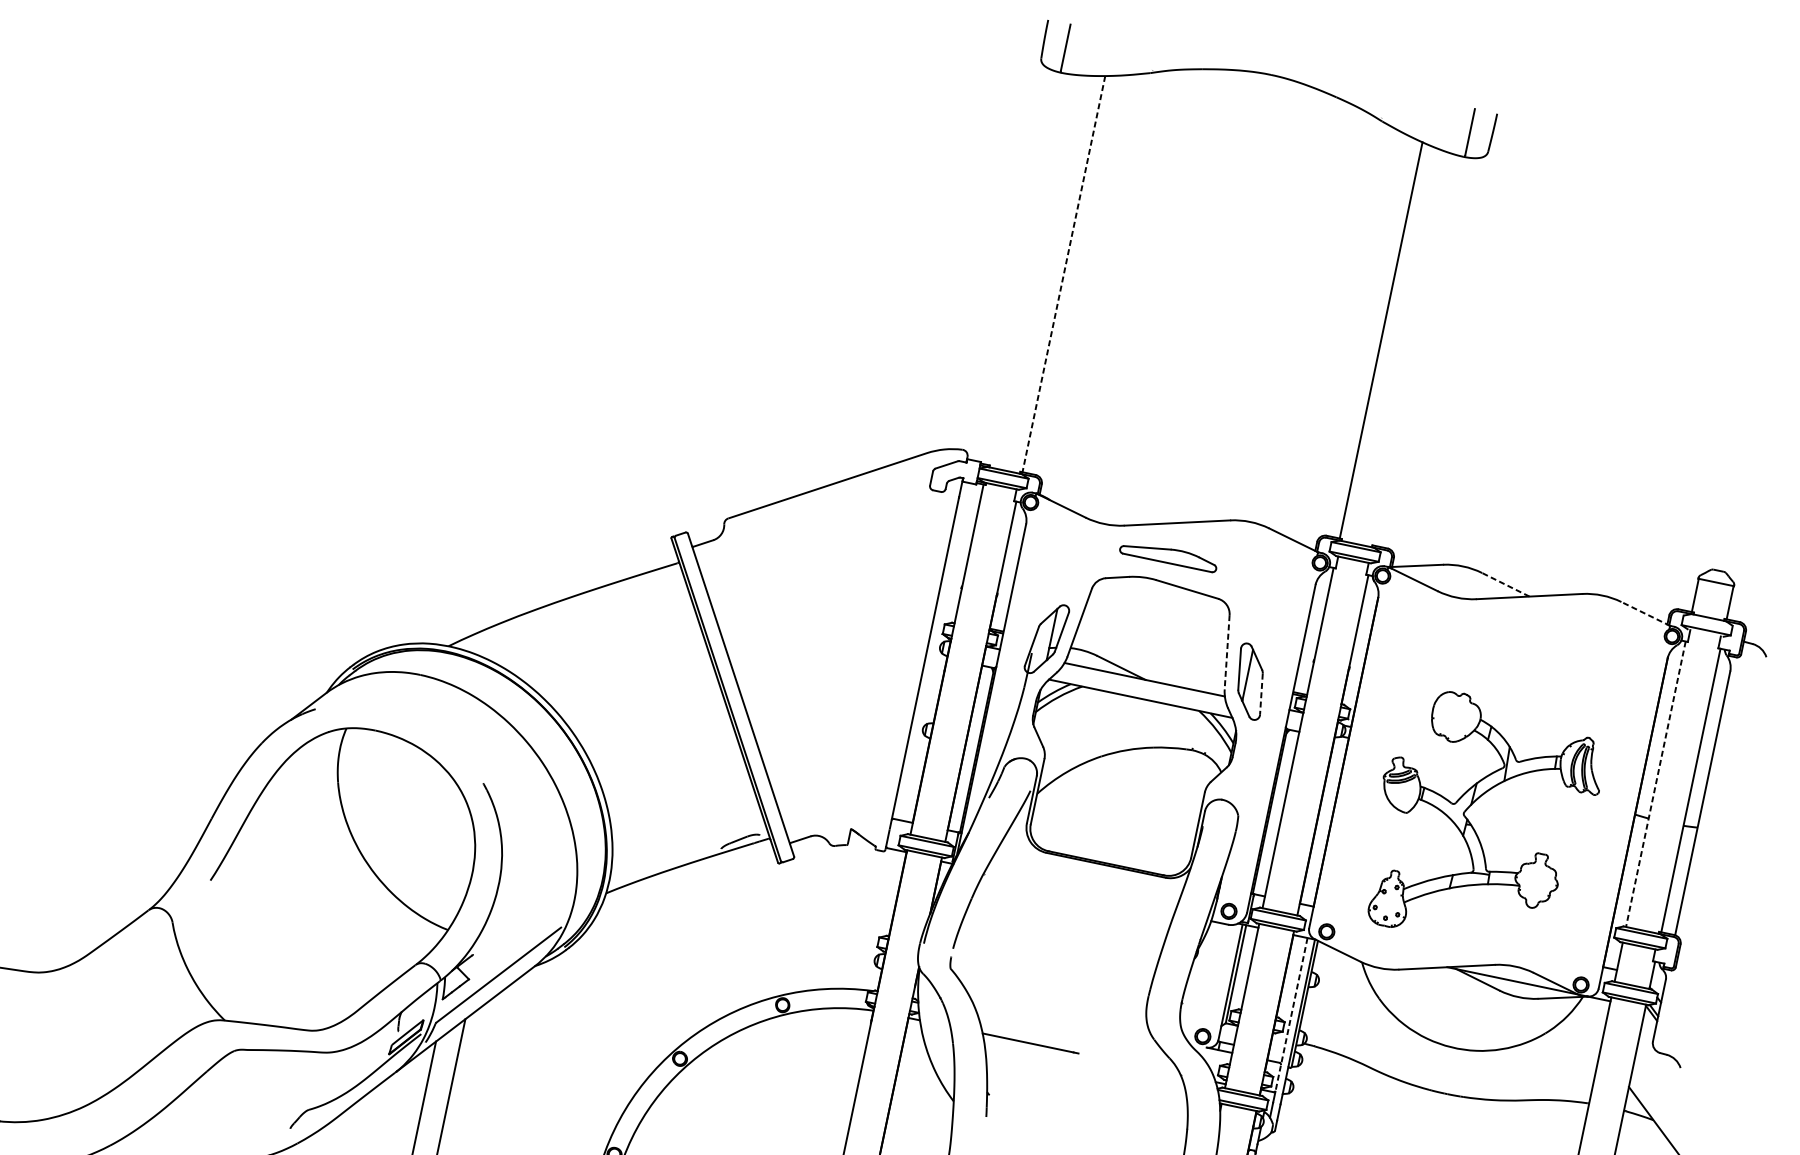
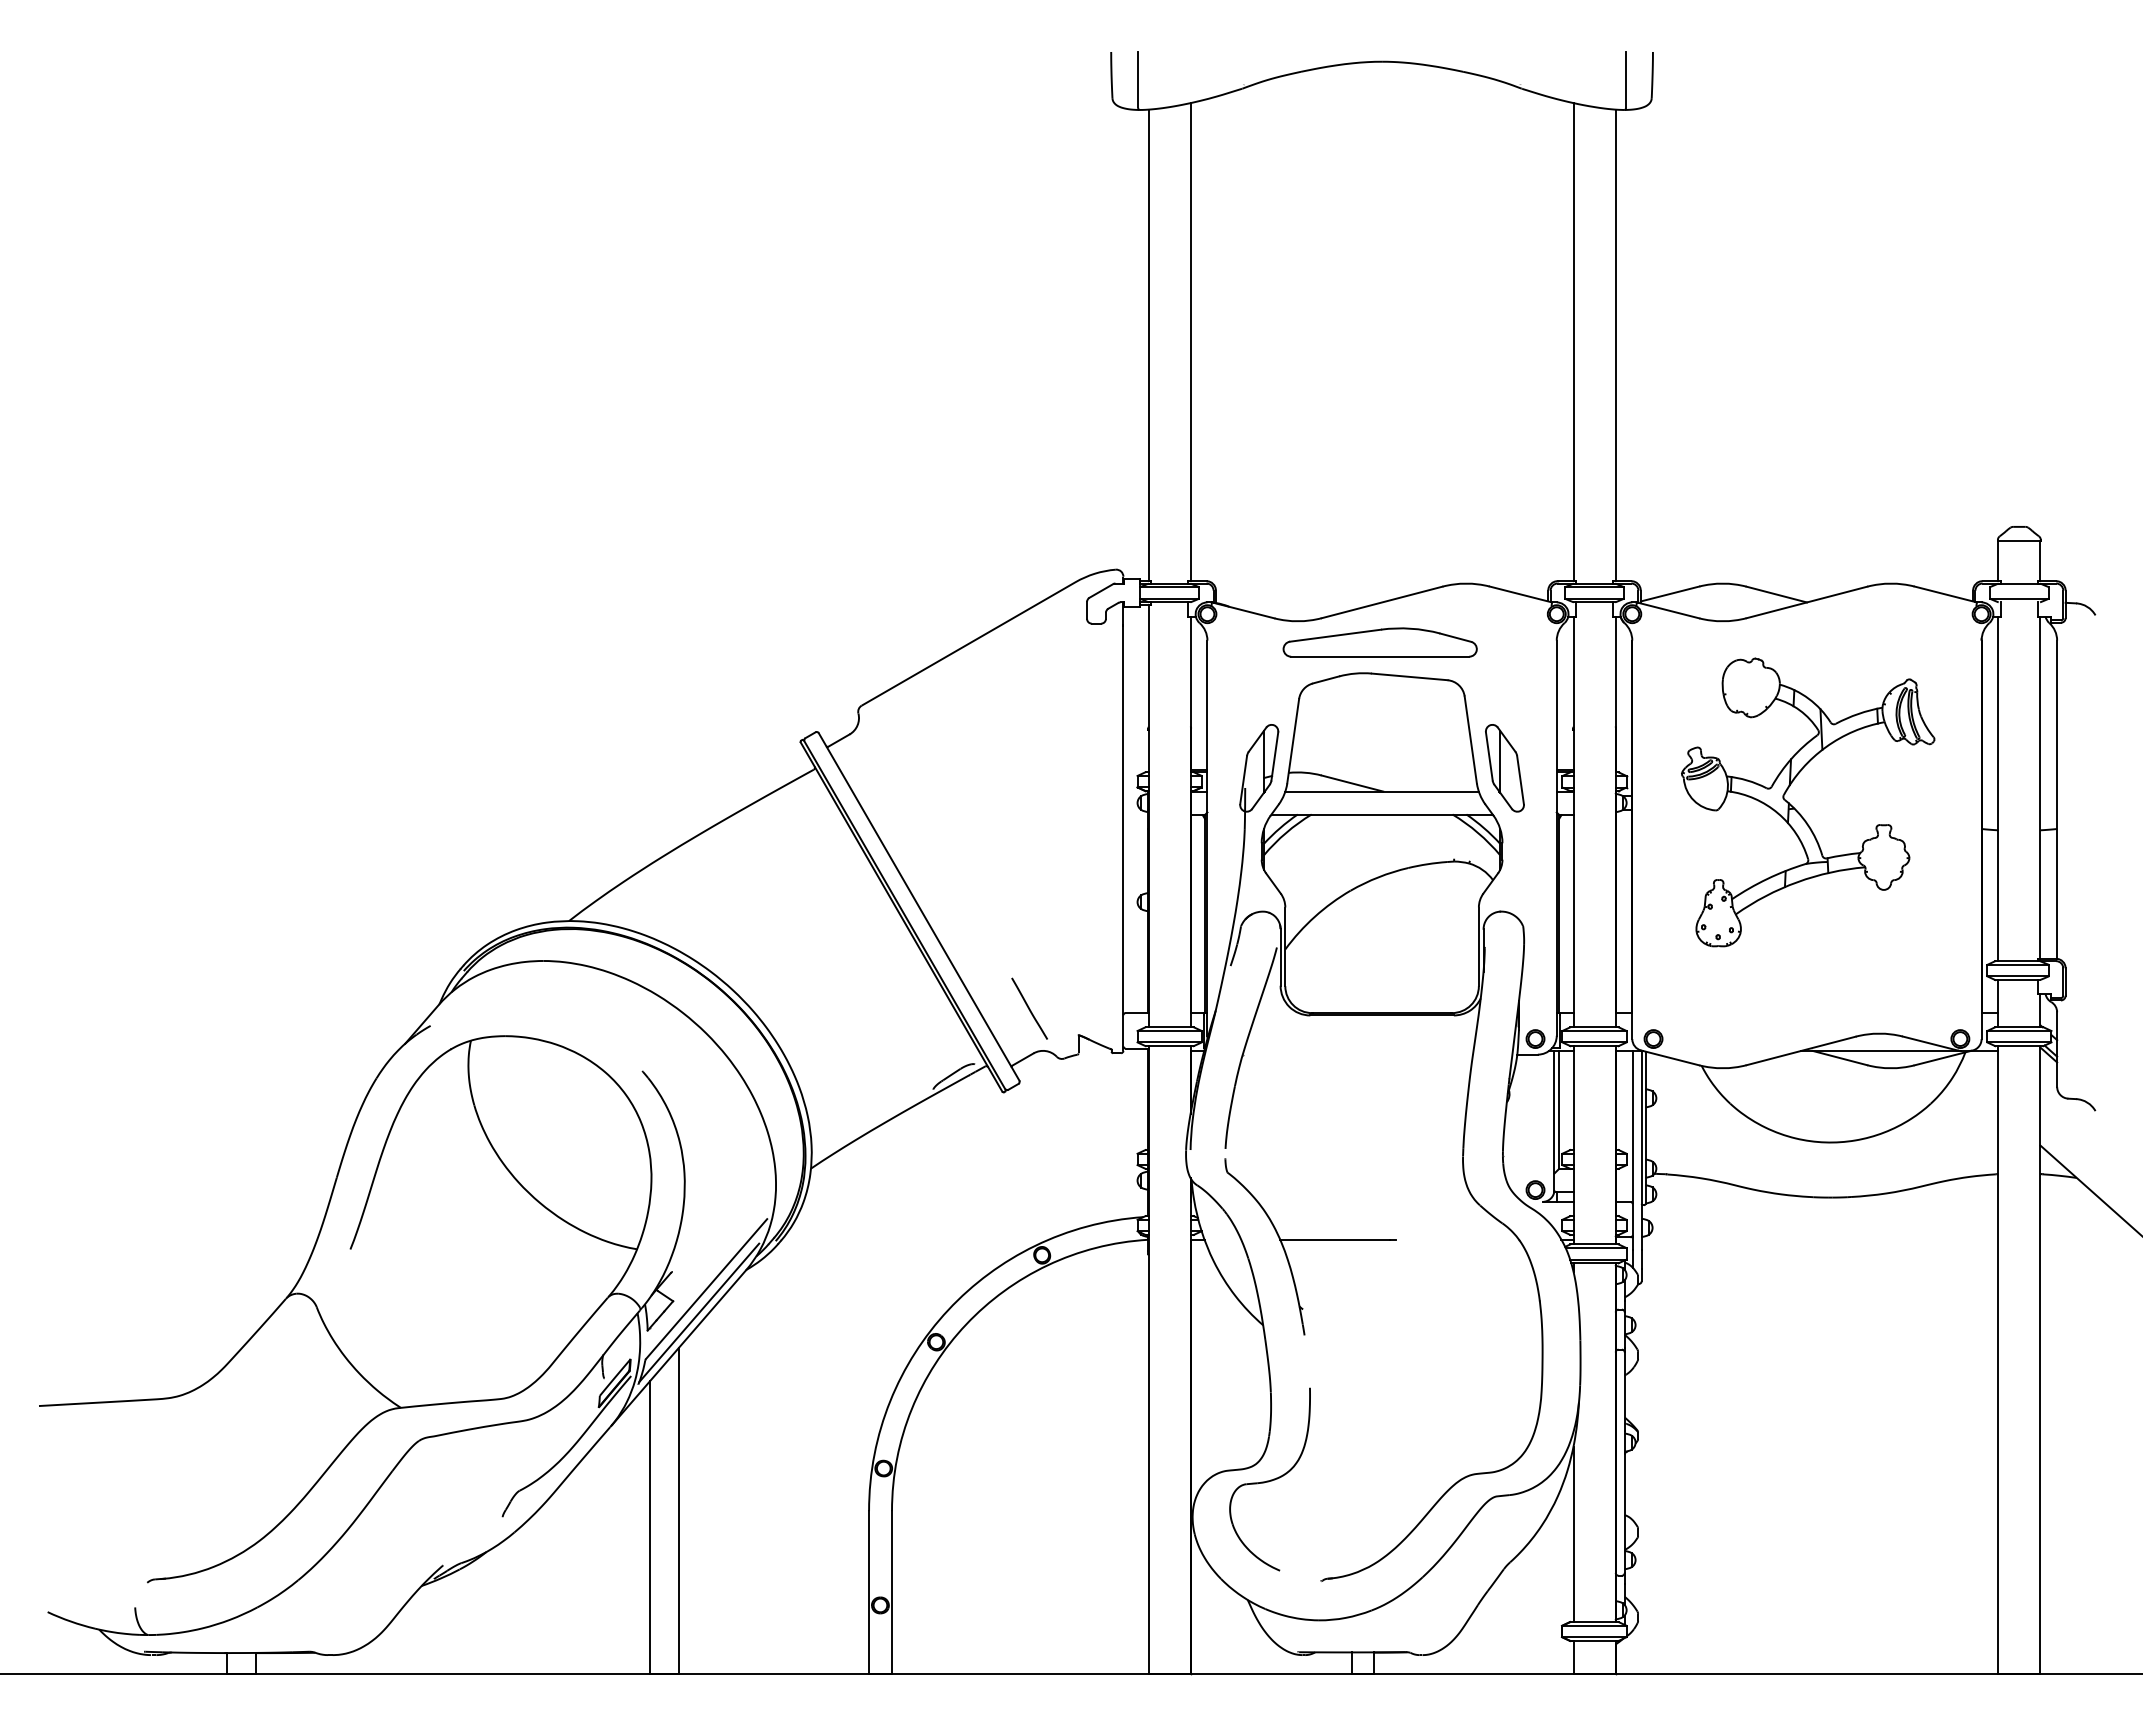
line: (1028, 269) -> (1148, 345), added
line: (1063, 274) -> (1190, 342), dashed -> solid
line: (1415, 350) -> (1615, 345), added
part: (1168, 555) -> (1379, 642), size x1.67
line: (1505, 584) -> (1776, 594), dashed -> solid
line: (1645, 613) -> (1945, 594), dashed -> solid
line: (1226, 651) -> (1470, 739), dashed -> solid
line: (1261, 694) -> (1520, 780), dashed -> solid
line: (1655, 784) -> (1998, 789), dashed -> solid
line: (814, 798) -> (1029, 1008), added
part: (1473, 828) -> (1798, 811), moved
line: (488, 993) -> (699, 1312), added
line: (1291, 1015) -> (1632, 1144), dashed -> solid

